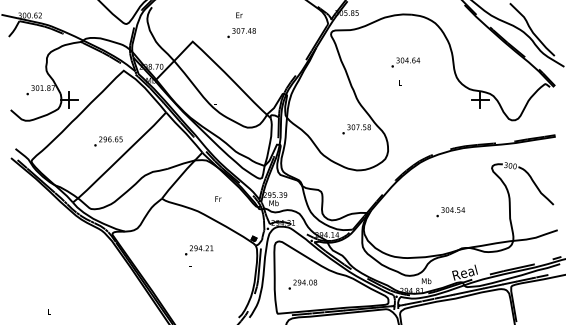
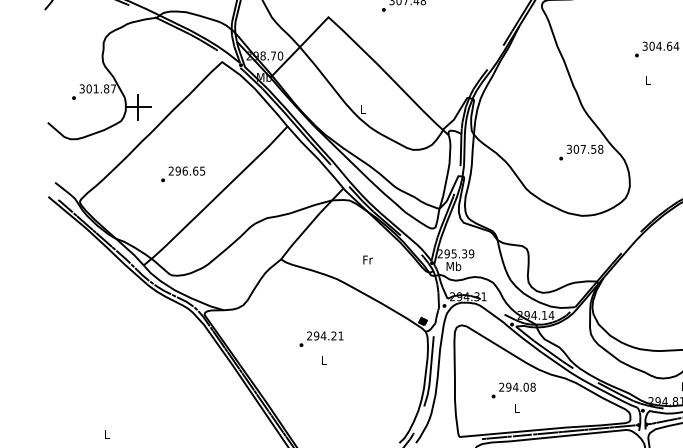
text: (108, 141) -> (183, 174), moved
text: (199, 250) -> (321, 339), moved
text: (302, 284) -> (513, 390), moved

